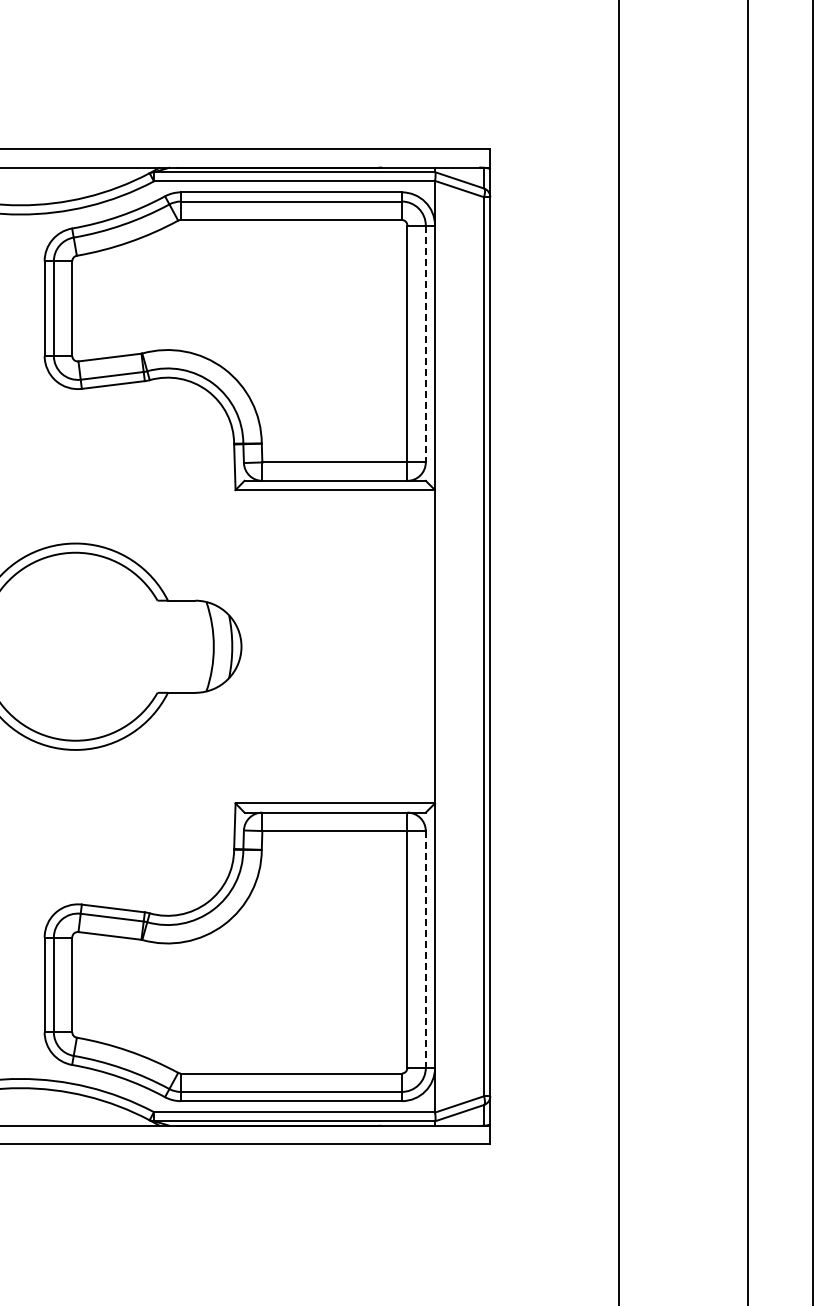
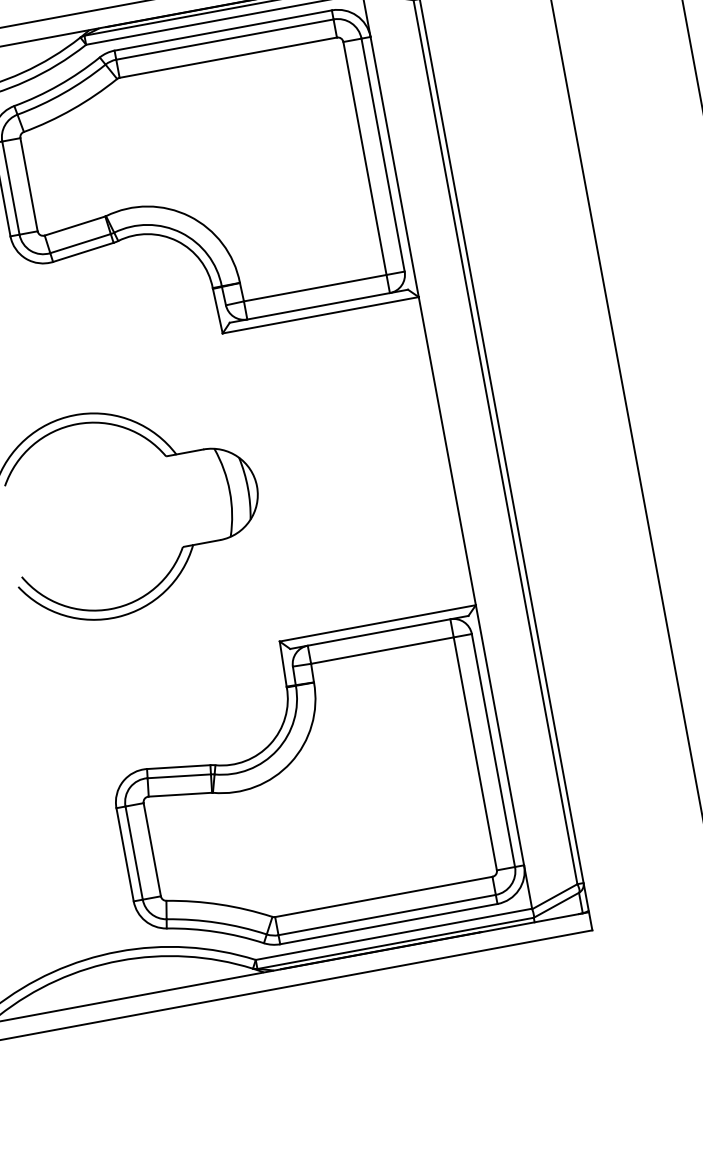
line: (425, 344) -> (382, 155), dashed -> solid
line: (425, 950) -> (493, 751), dashed -> solid

